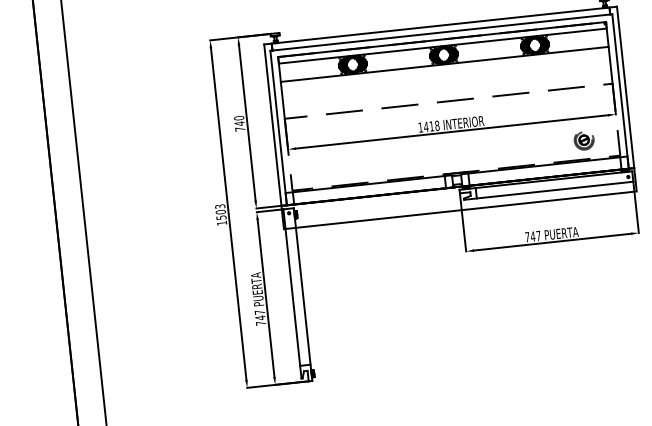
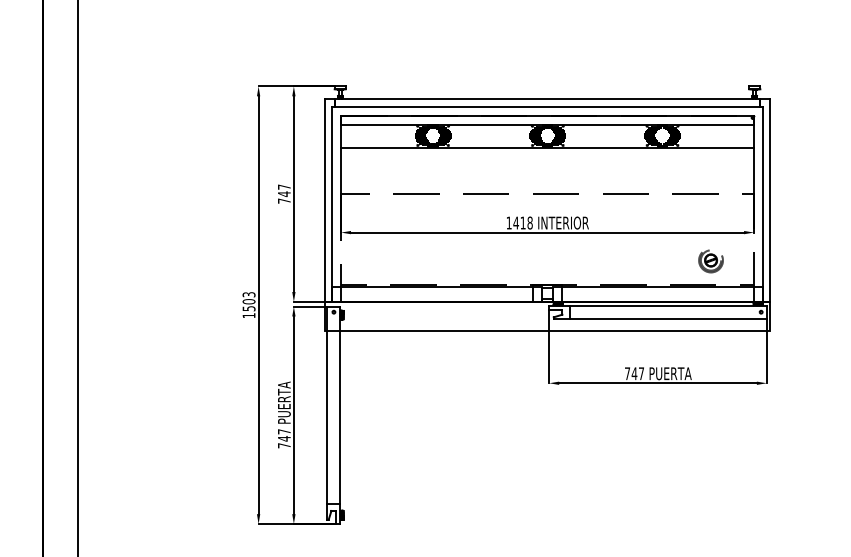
text: (238, 117) -> (283, 186), 740 -> 747

